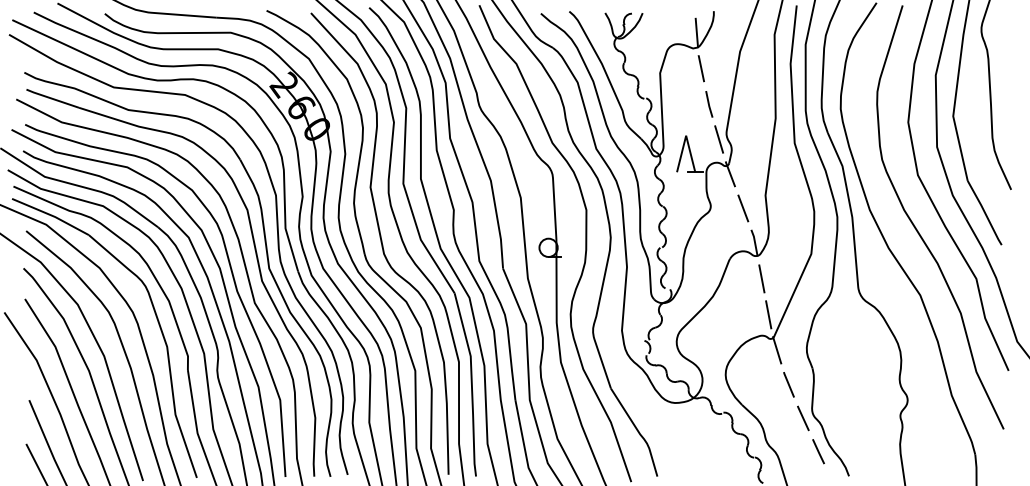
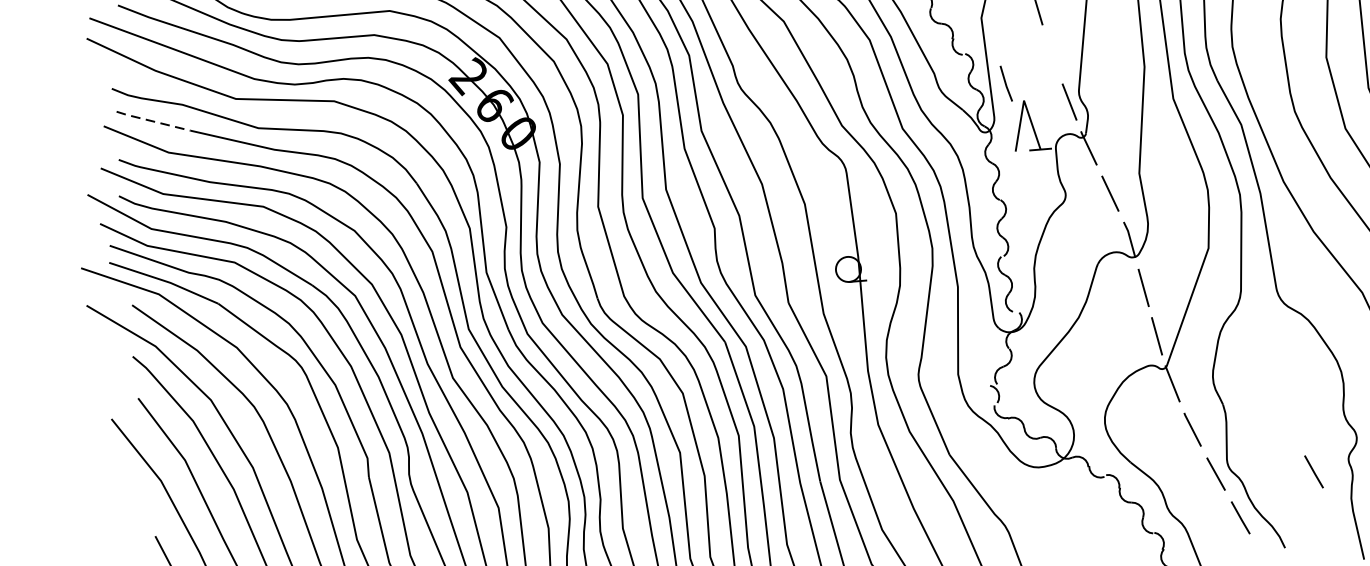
line: (52, 98) -> (153, 120), solid -> dashed
line: (709, 104) -> (1006, 83), moved
line: (874, 422) -> (1313, 471), added

